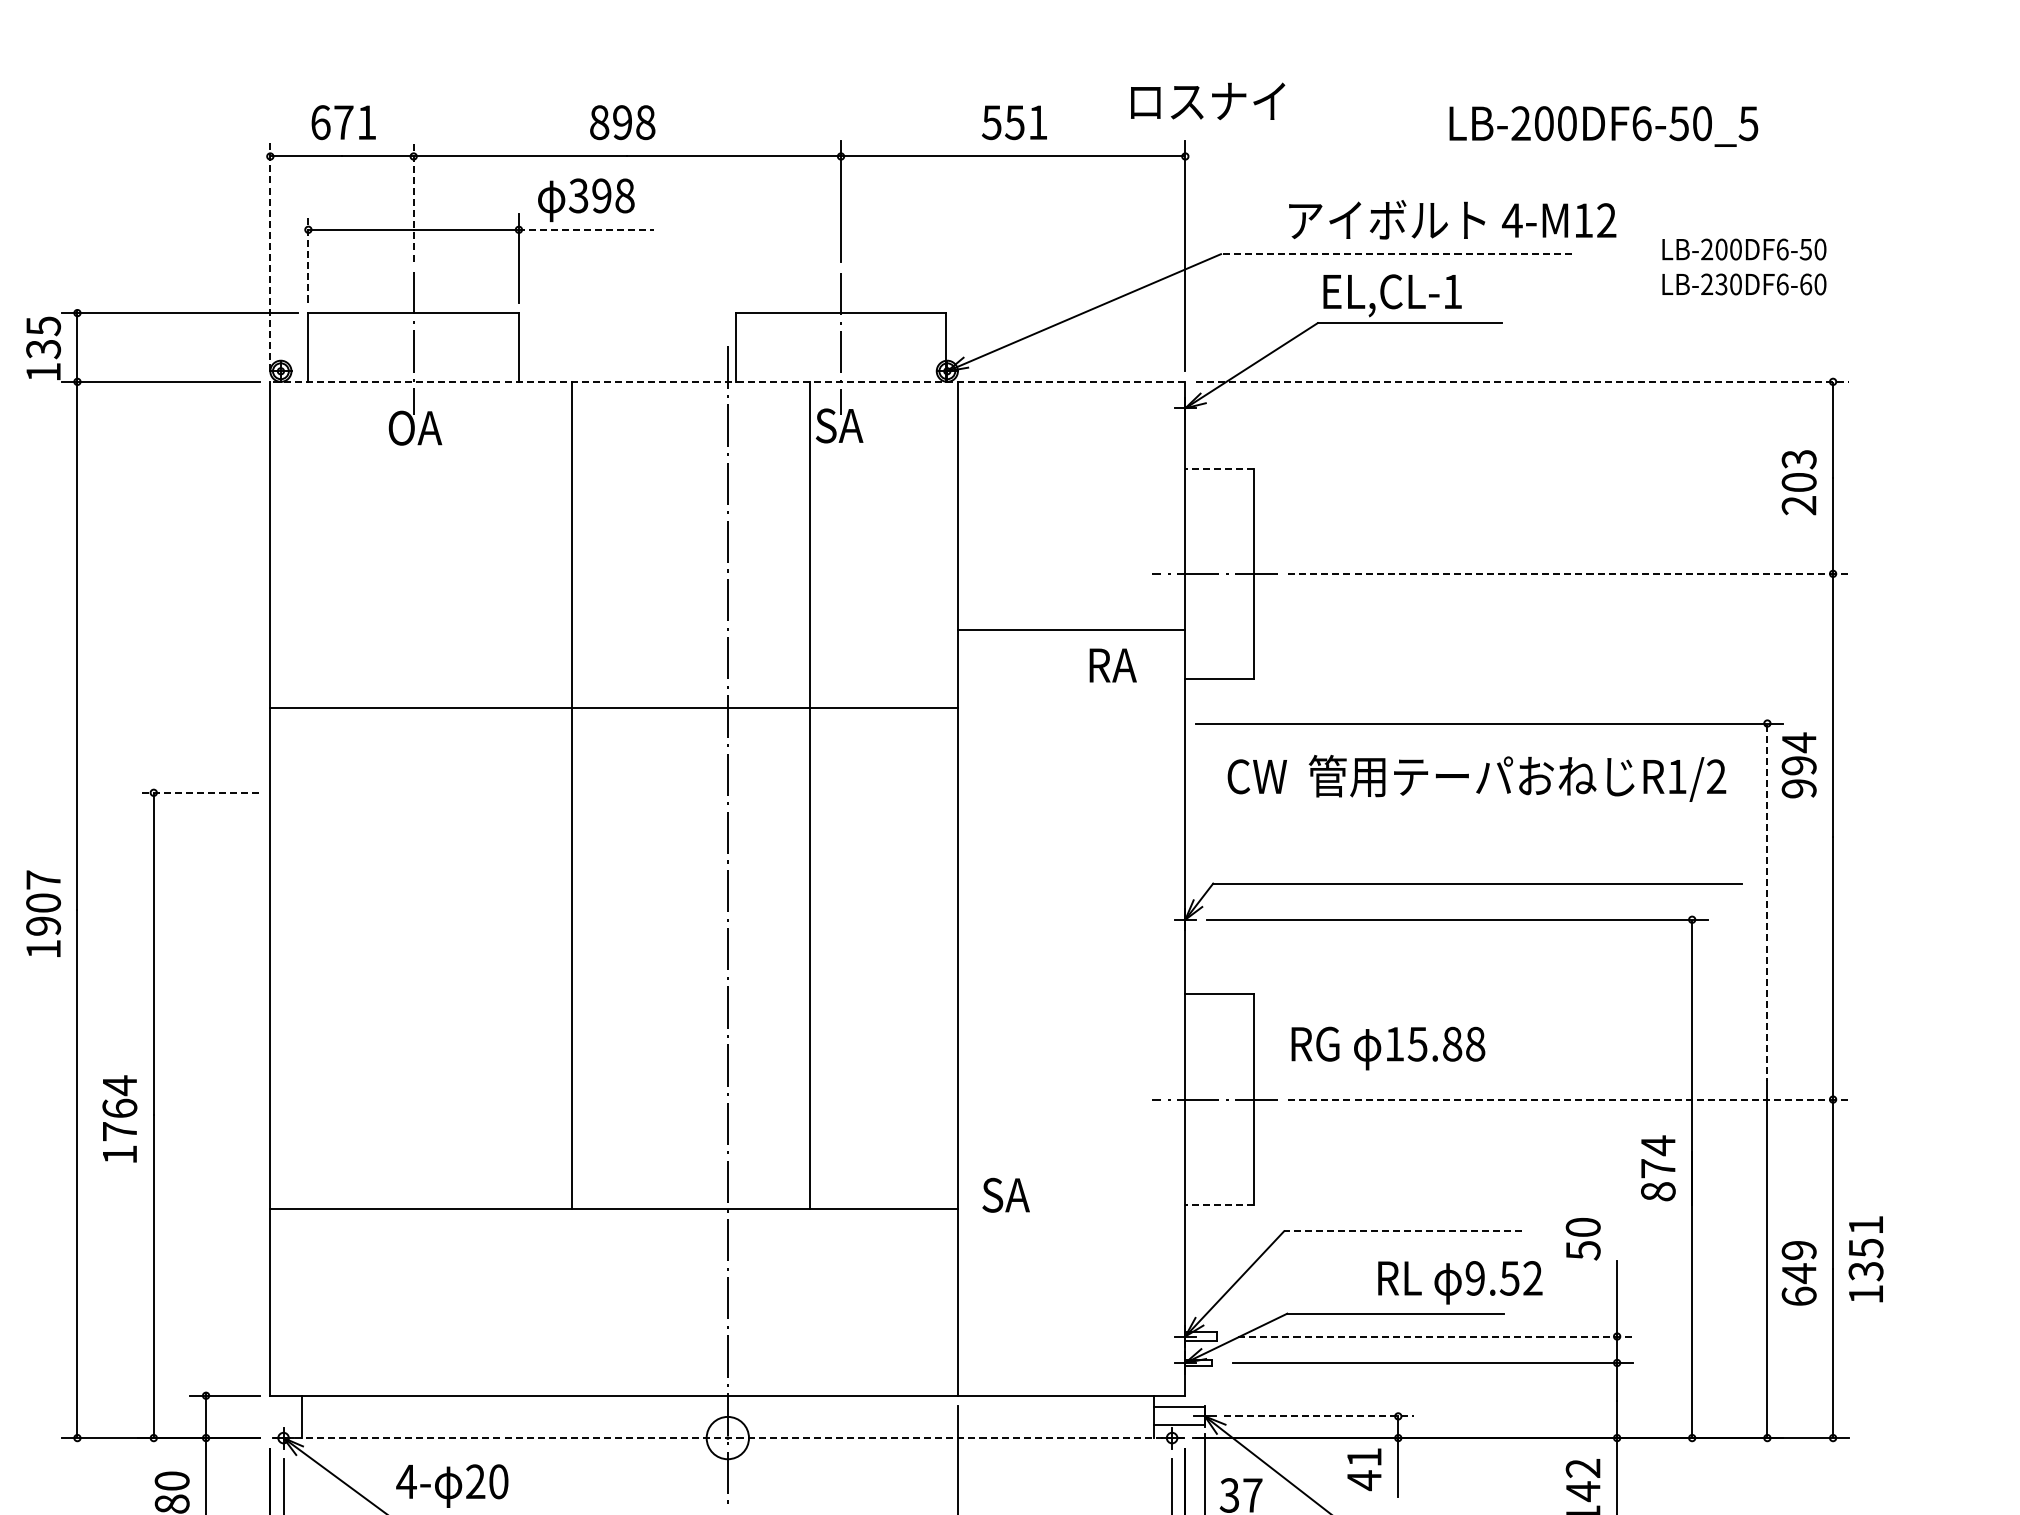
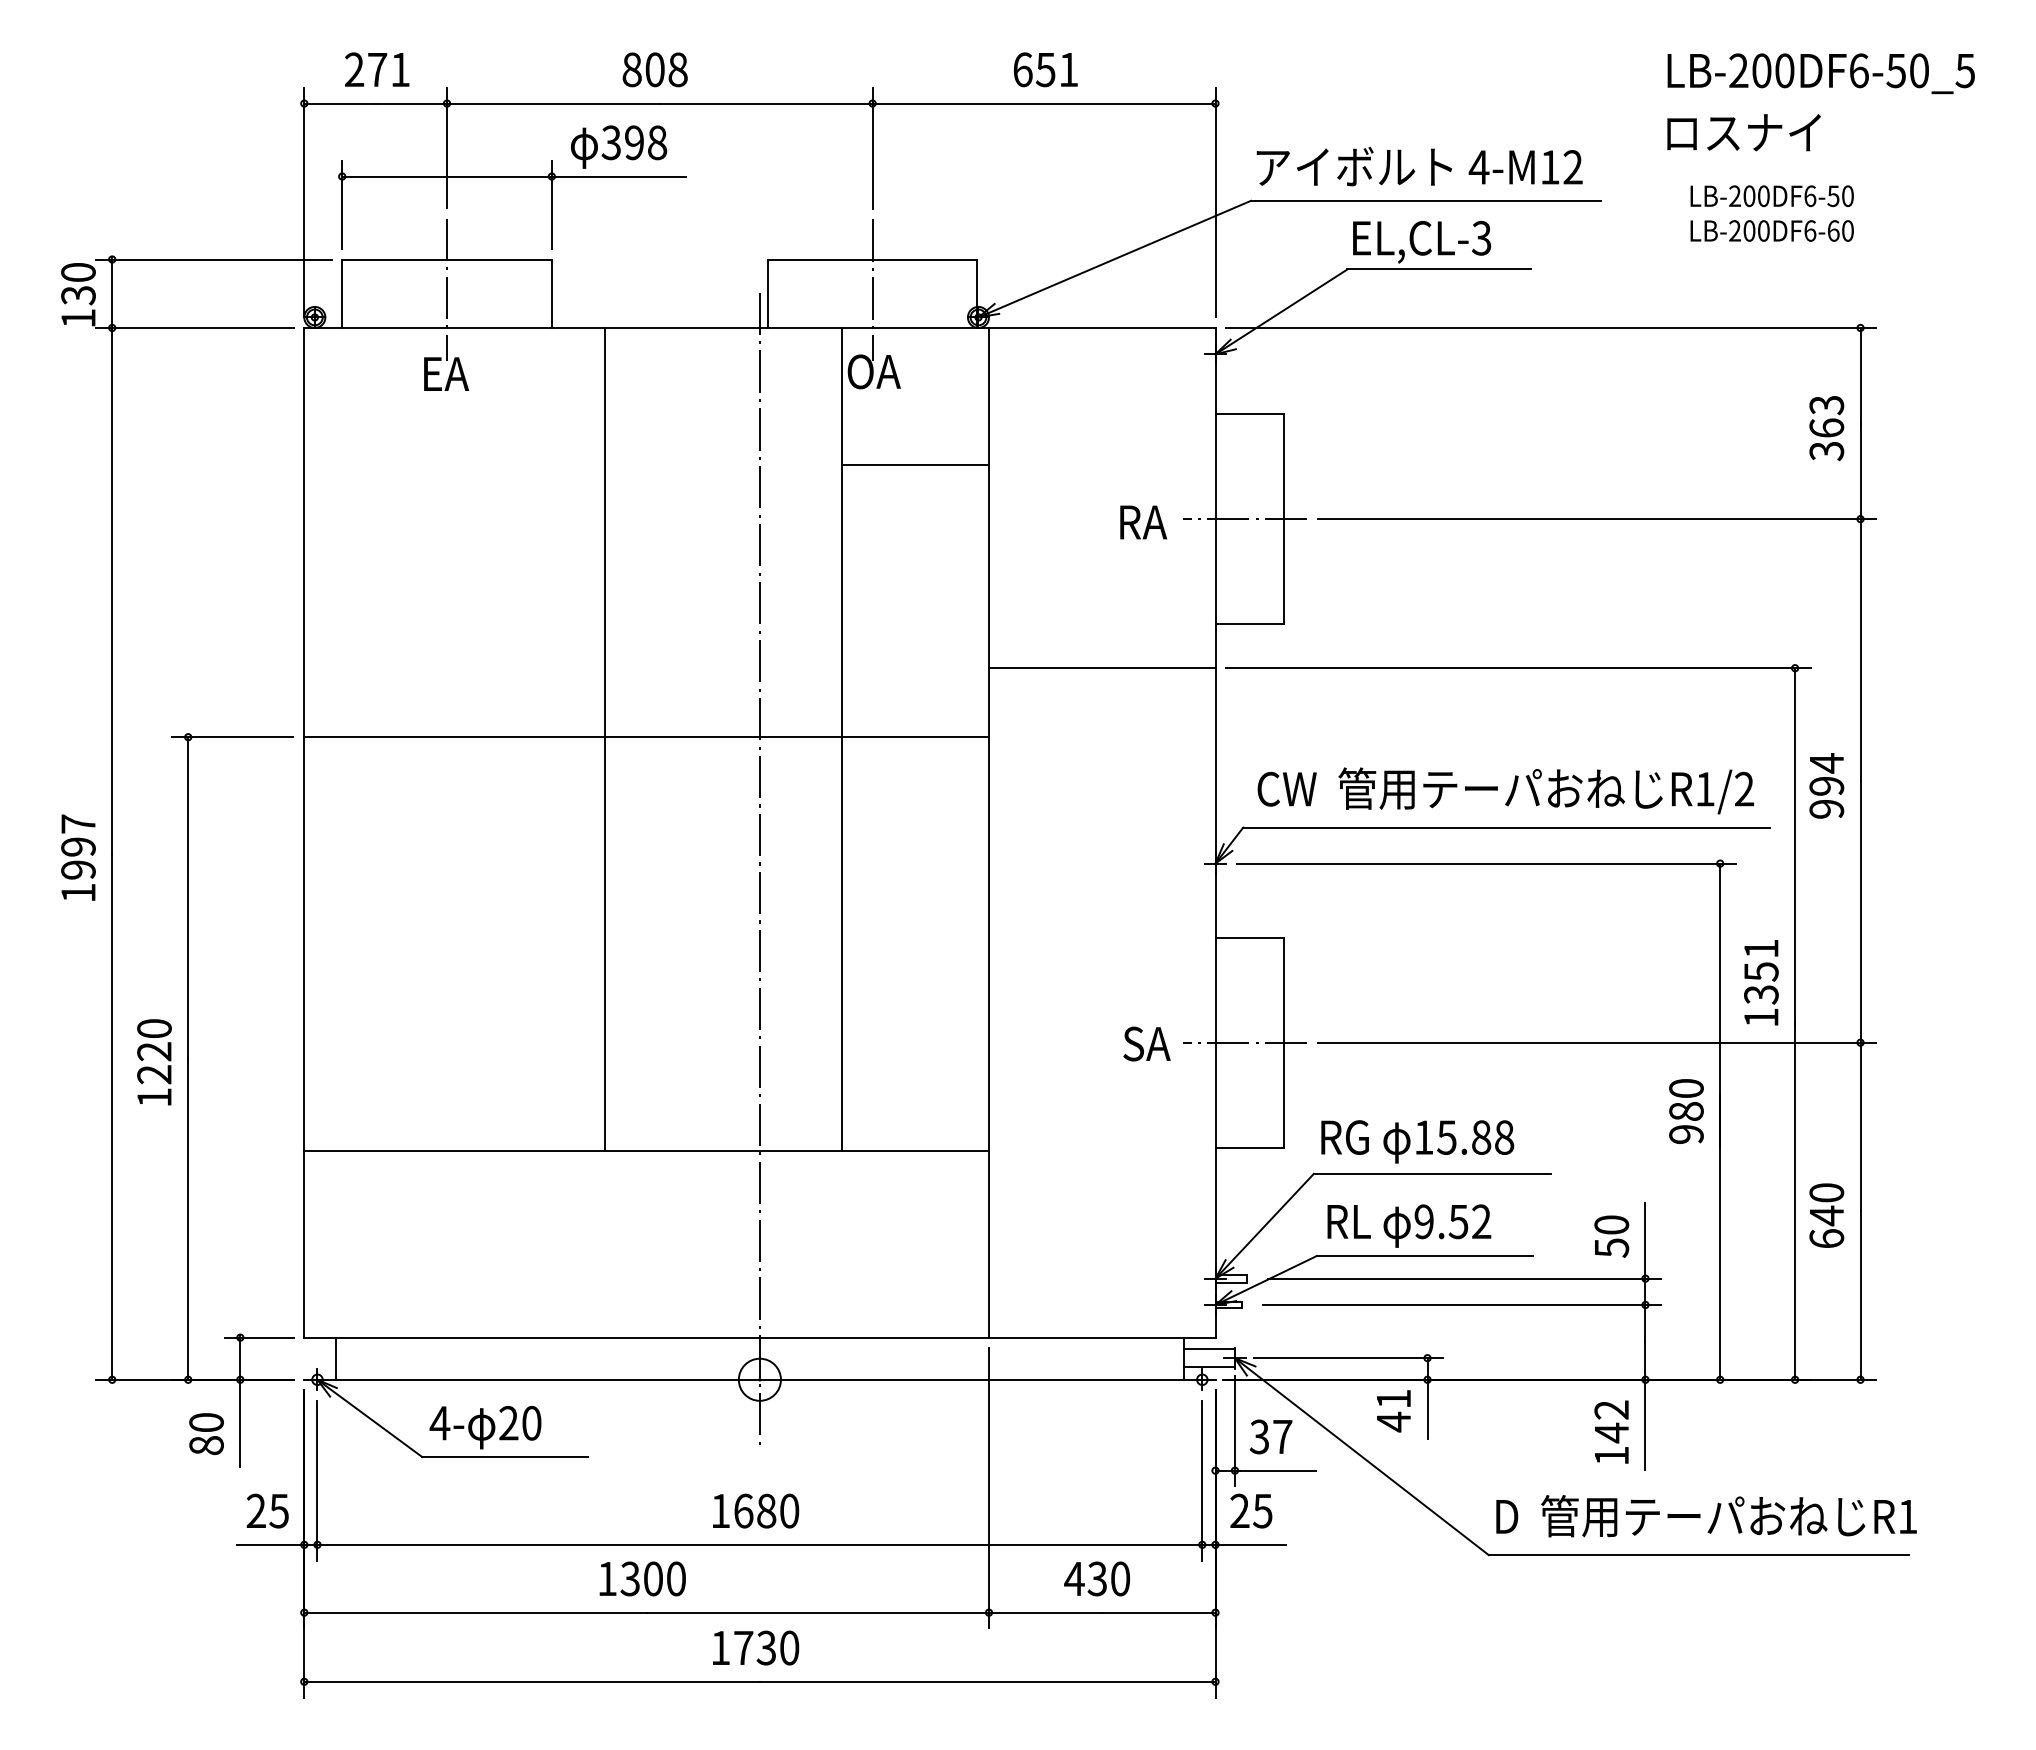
text: (1207, 101) -> (1743, 132), moved
text: (320, 122) -> (354, 69), 671 -> 271
text: (621, 122) -> (654, 69), 898 -> 808
text: (991, 122) -> (1022, 69), 551 -> 651
text: (1603, 126) -> (1820, 73), moved
line: (414, 200) -> (447, 147), dashed -> solid
text: (1452, 219) -> (1419, 166), moved
line: (585, 229) -> (618, 176), dashed -> solid
line: (1396, 253) -> (1425, 200), dashed -> solid
line: (270, 255) -> (304, 202), dashed -> solid
line: (308, 257) -> (342, 204), dashed -> solid
text: (1721, 283) -> (1749, 230), LB-230DF6-60 -> LB-200DF6-60
text: (1452, 290) -> (1481, 237), EL,CL-1 -> EL,CL-3
text: (43, 326) -> (78, 272), 135 -> 130
line: (727, 381) -> (759, 327), dashed -> solid
line: (1522, 381) -> (1551, 327), dashed -> solid
text: (841, 425) -> (873, 371), SA -> OA
text: (415, 427) -> (448, 373), OA -> EA
line: (1219, 468) -> (1249, 414), dashed -> solid
text: (1798, 493) -> (1826, 439), 203 -> 363
line: (884, 518) -> (915, 464), added
line: (1568, 574) -> (1597, 519), dashed -> solid
line: (1071, 630) -> (1102, 668), moved
text: (1113, 665) -> (1143, 522), moved
line: (613, 708) -> (646, 737), moved
text: (1798, 764) -> (1826, 785), moved
text: (1476, 778) -> (1505, 790), moved
line: (198, 793) -> (232, 737), dashed -> solid
text: (43, 902) -> (78, 846), 1907 -> 1997
line: (1767, 903) -> (1795, 847), dashed -> solid
text: (1388, 1048) -> (1417, 1141), moved
line: (1568, 1099) -> (1597, 1042), dashed -> solid
text: (119, 1108) -> (154, 1051), 1764 -> 1220
text: (1658, 1167) -> (1686, 1110), 874 -> 980
text: (1005, 1194) -> (1146, 1043), moved
line: (1219, 1204) -> (1249, 1147), dashed -> solid
line: (1402, 1230) -> (1431, 1173), dashed -> solid
text: (1583, 1238) -> (1611, 1236), moved
text: (1798, 1250) -> (1826, 1192), 649 -> 640
text: (1866, 1259) -> (1761, 982), moved
text: (1460, 1282) -> (1409, 1225), moved
line: (1435, 1336) -> (1464, 1278), dashed -> solid
line: (1319, 1416) -> (1349, 1358), dashed -> solid
line: (727, 1437) -> (759, 1379), dashed -> solid

